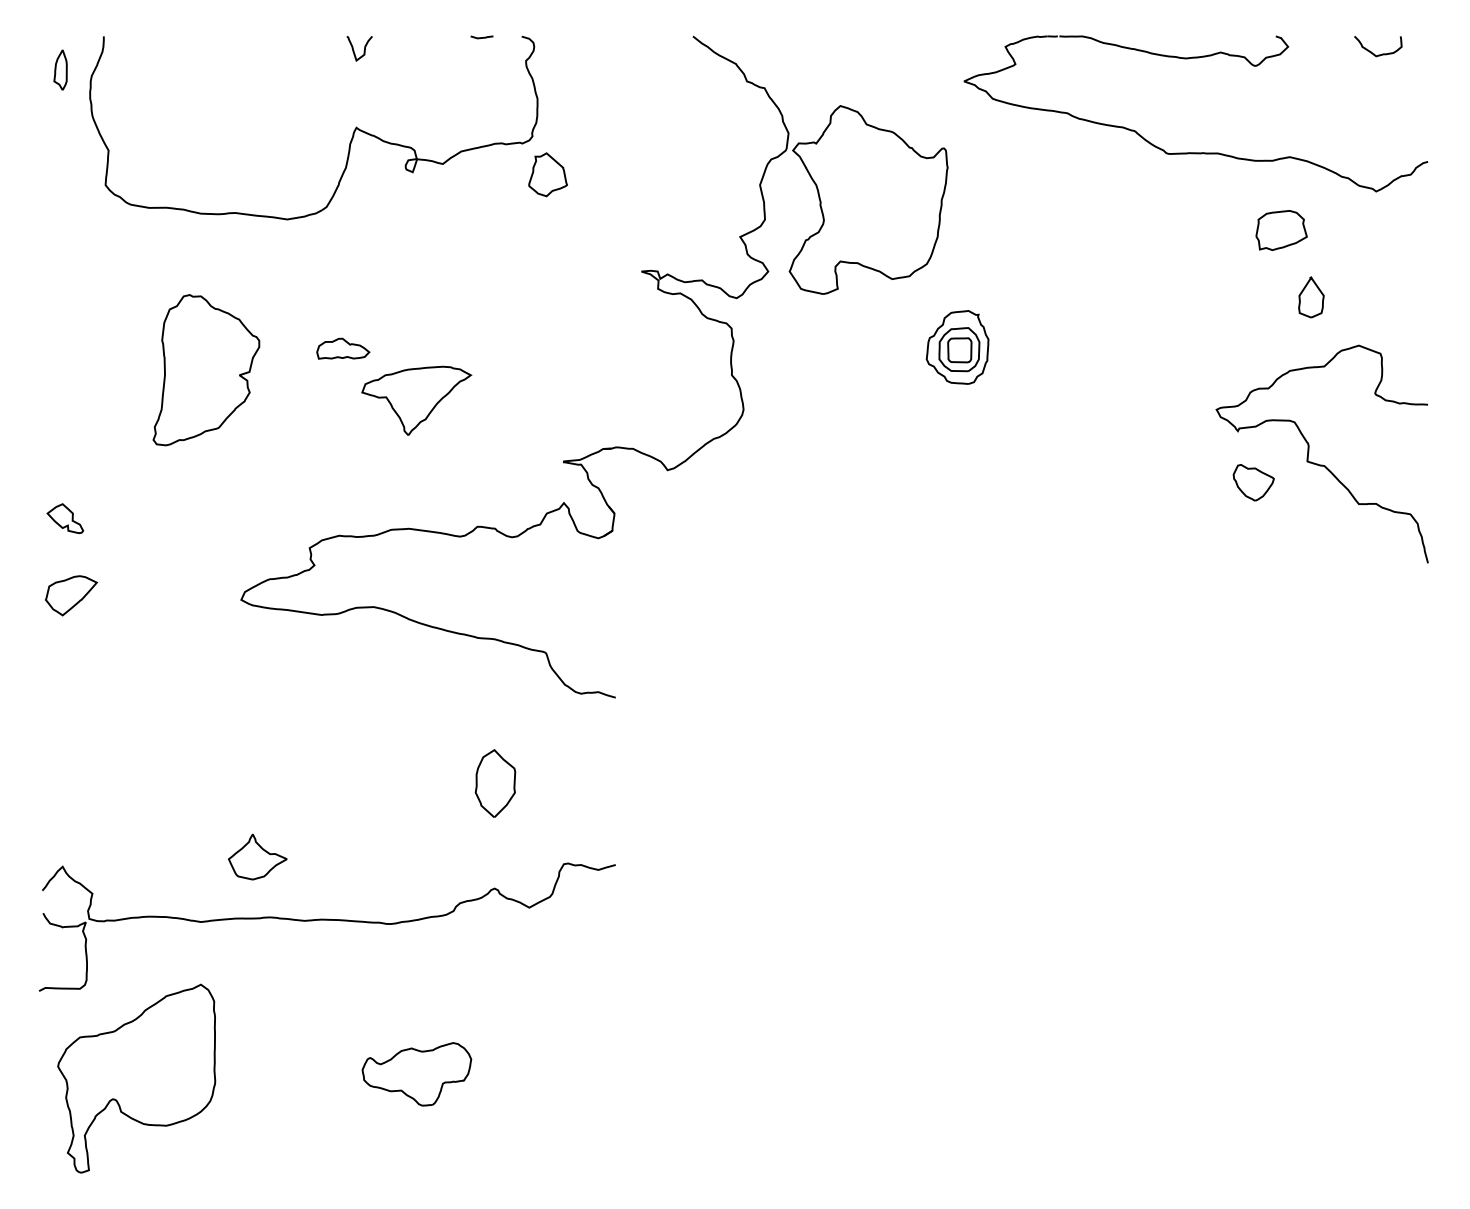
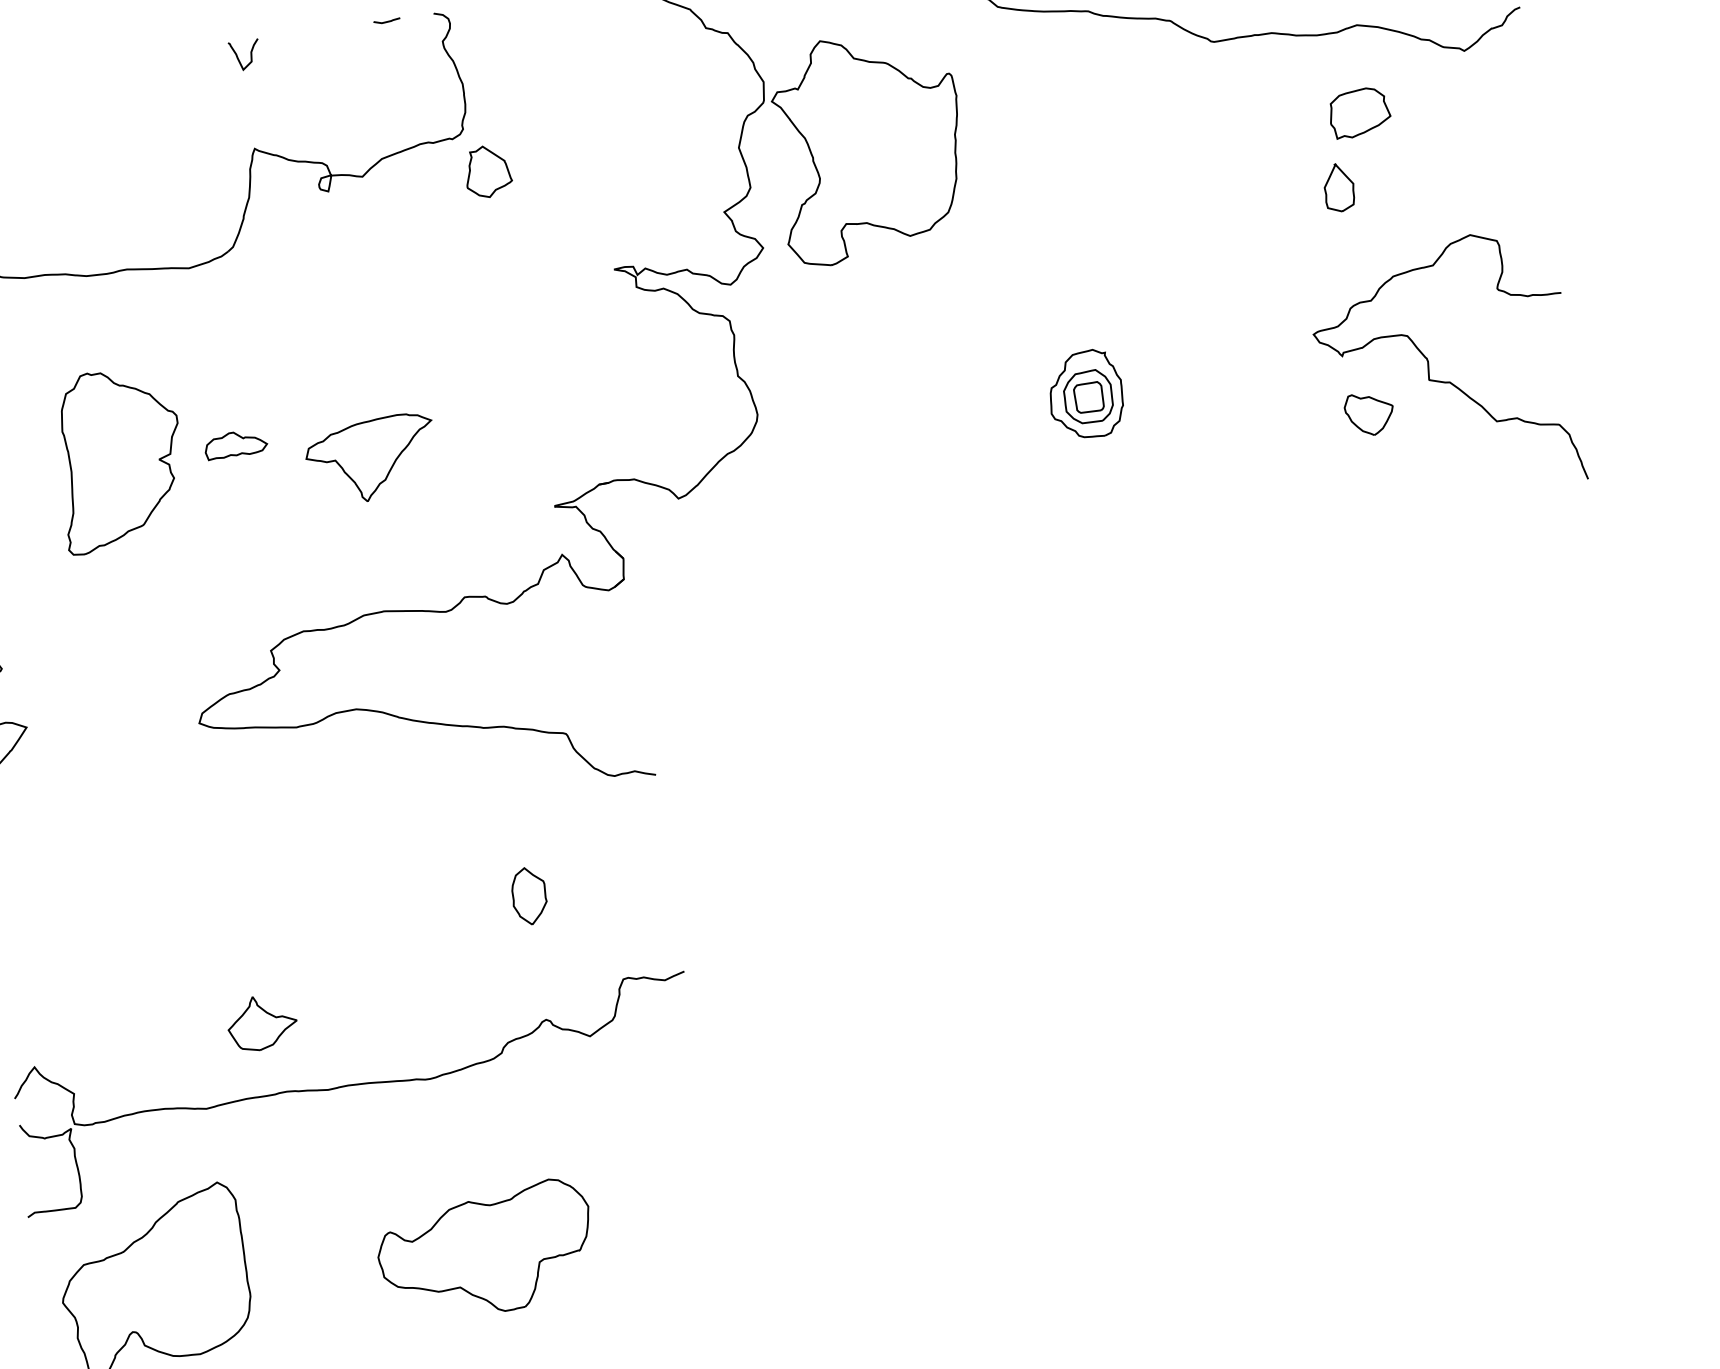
part: (1311, 297) -> (1339, 187), moved
part: (957, 347) -> (1085, 394), moved
part: (343, 348) -> (236, 443), moved
part: (495, 783) -> (529, 896), size x0.71
part: (416, 1074) -> (485, 1251), size x1.67

